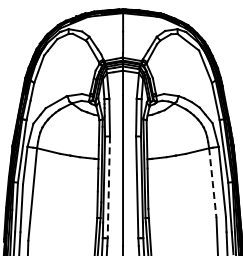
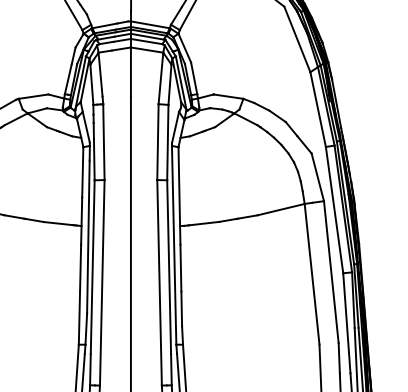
line: (212, 183) -> (311, 275), dashed -> solid
line: (108, 187) -> (101, 283), dashed -> solid

